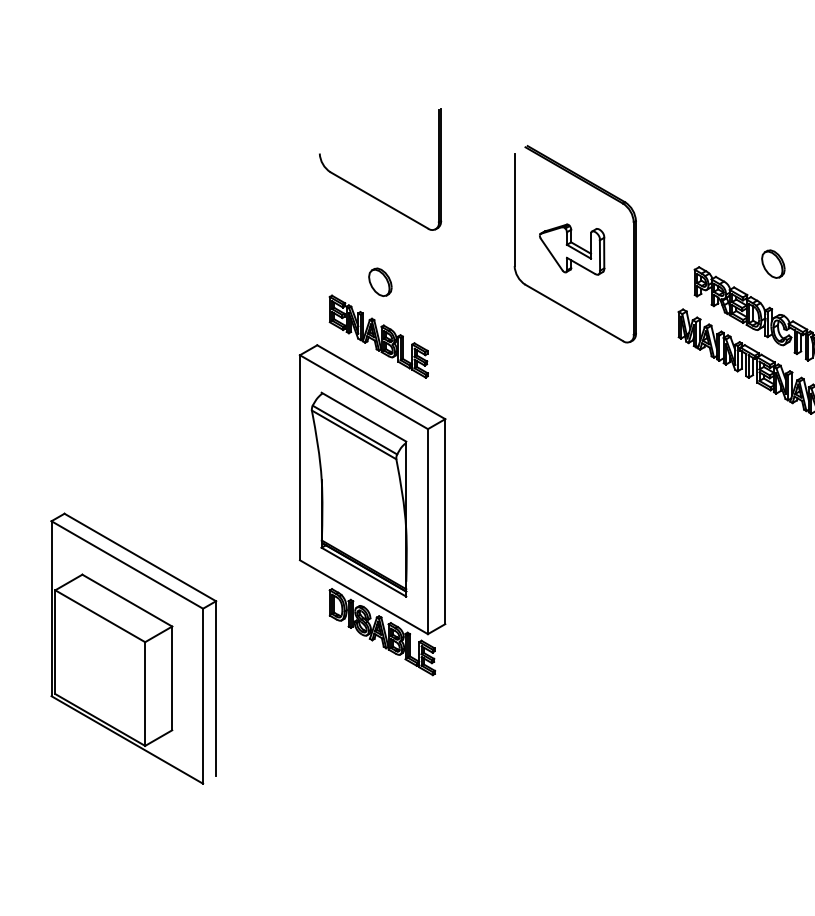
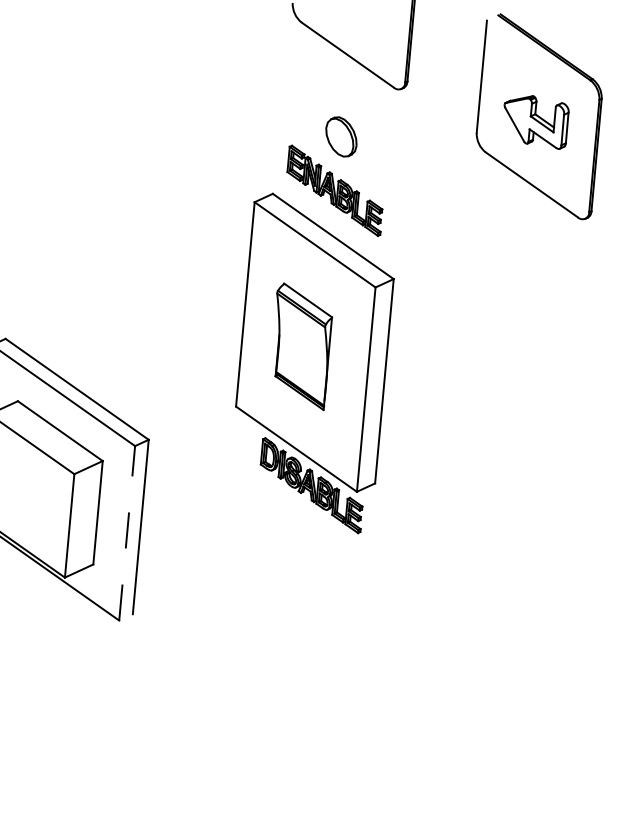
part: (380, 281) -> (341, 136), size x1.4
part: (358, 494) -> (300, 346), size x0.6
line: (203, 696) -> (127, 533), solid -> dashed

